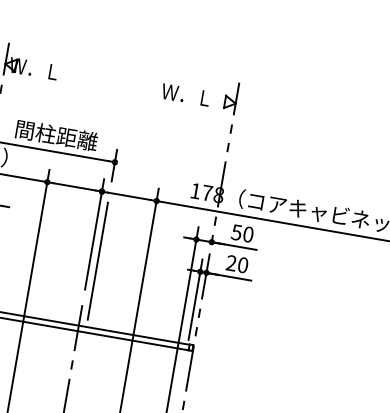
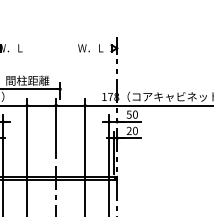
line: (98, 260) -> (60, 141), removed

